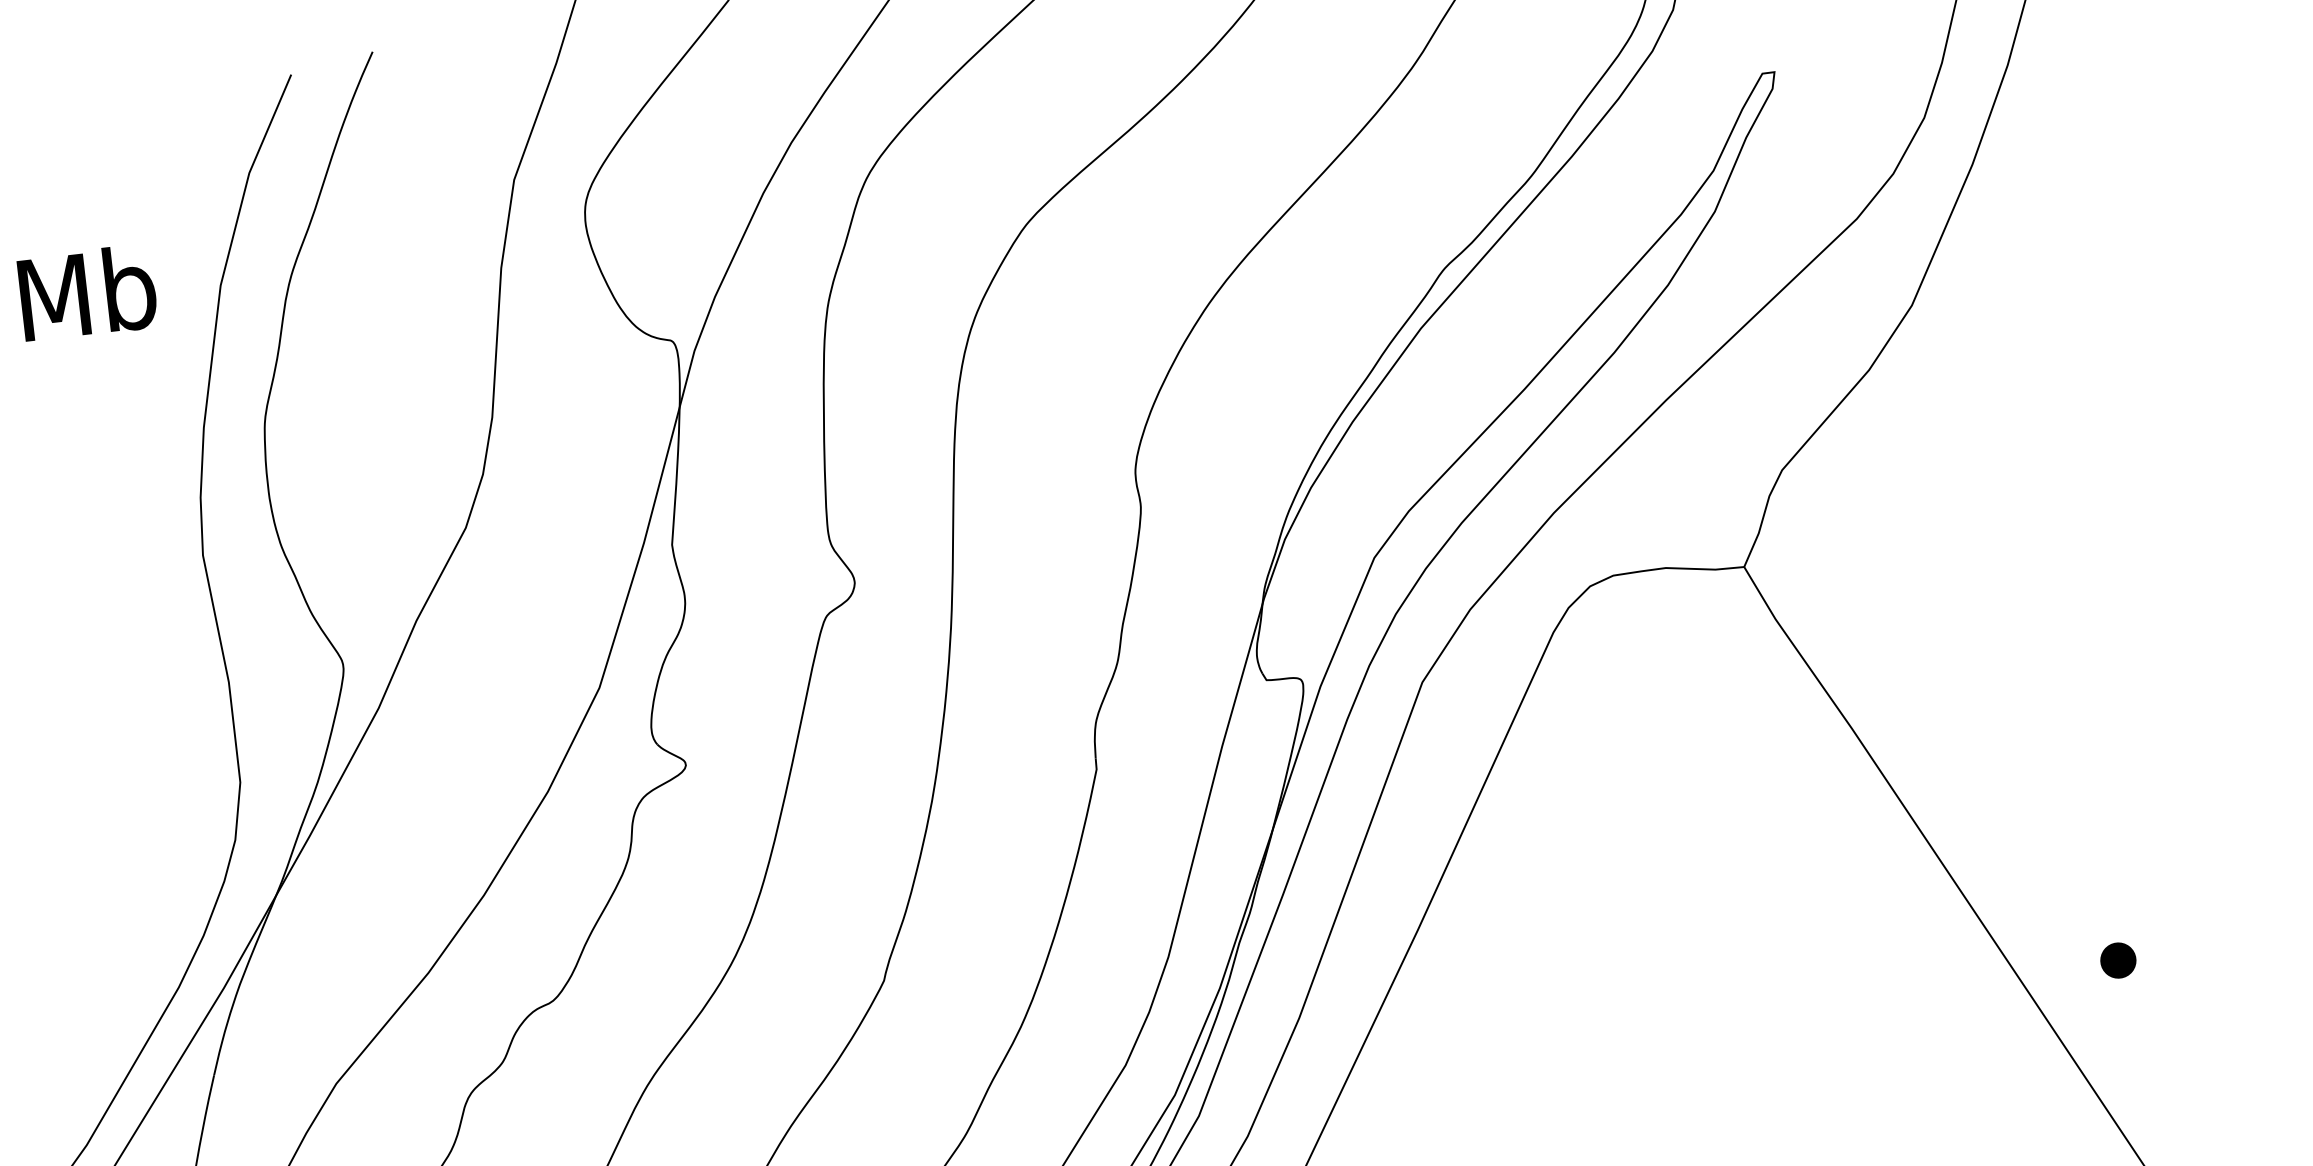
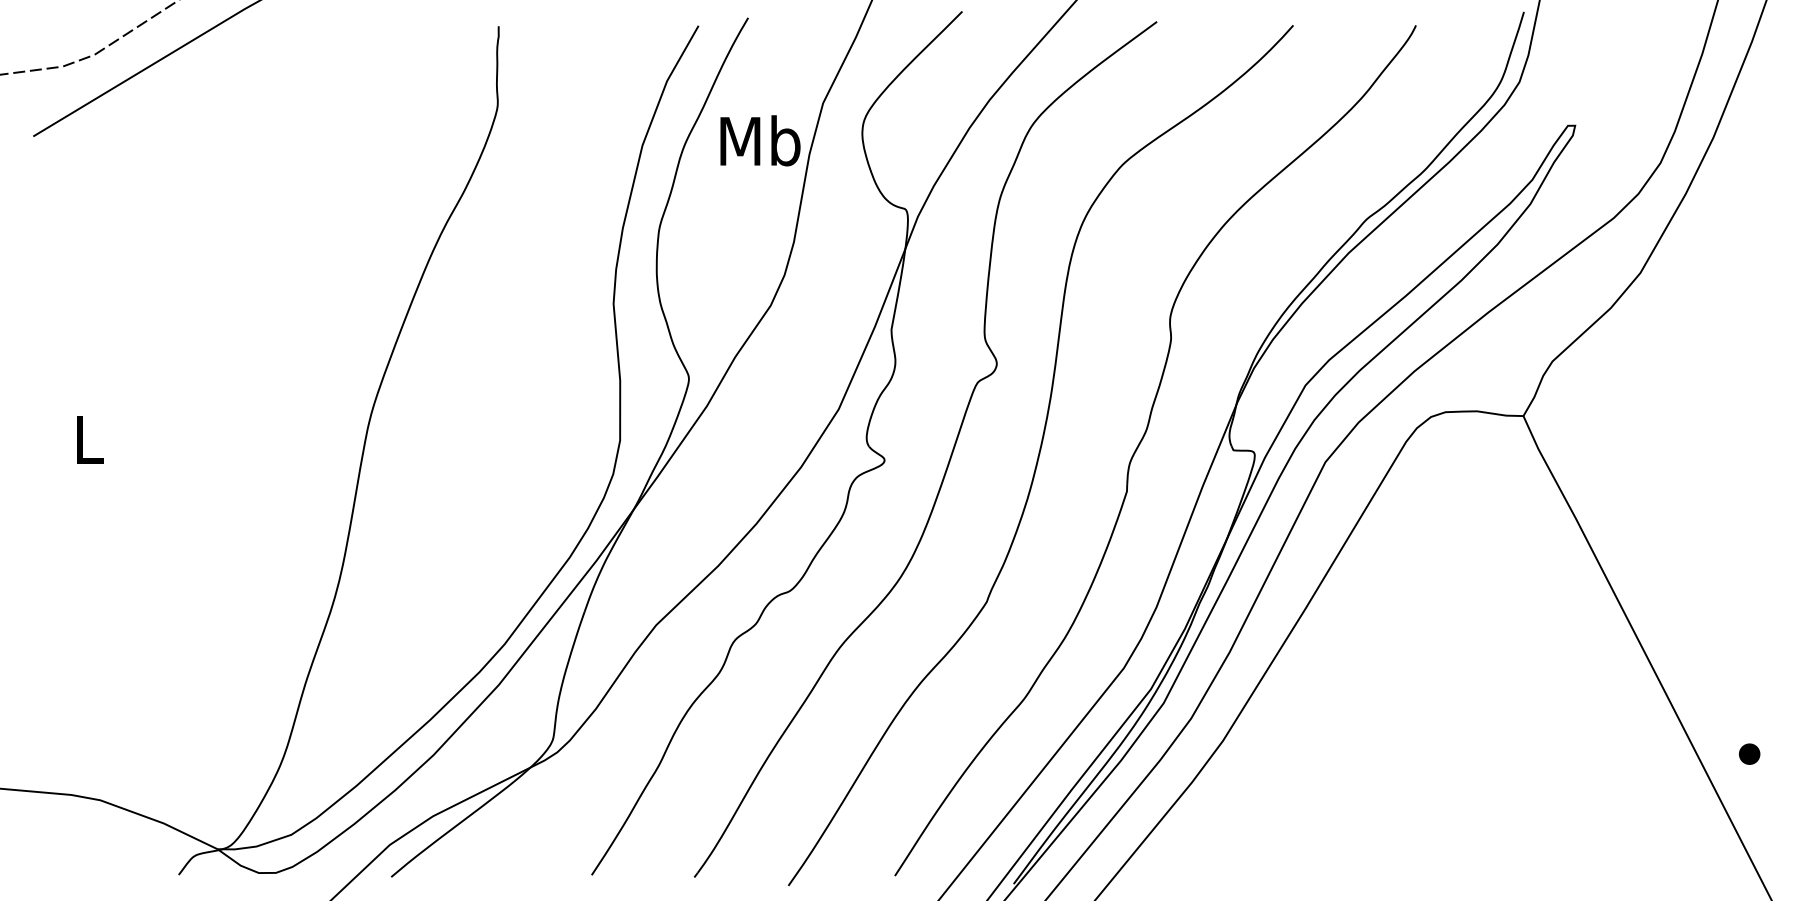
text: (87, 292) -> (760, 140), moved
part: (2118, 959) -> (1749, 753), moved

